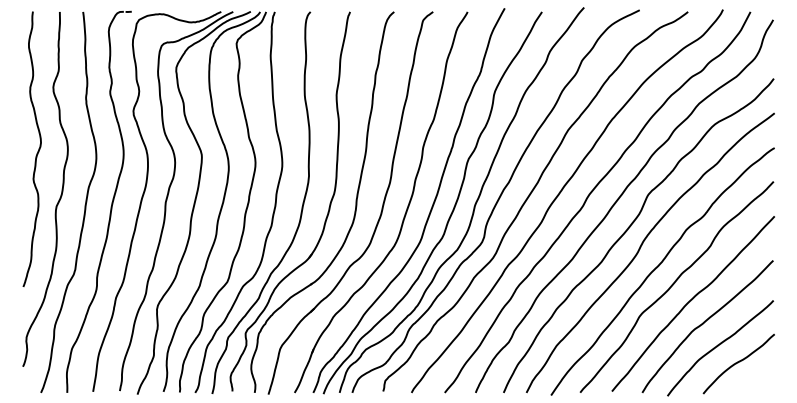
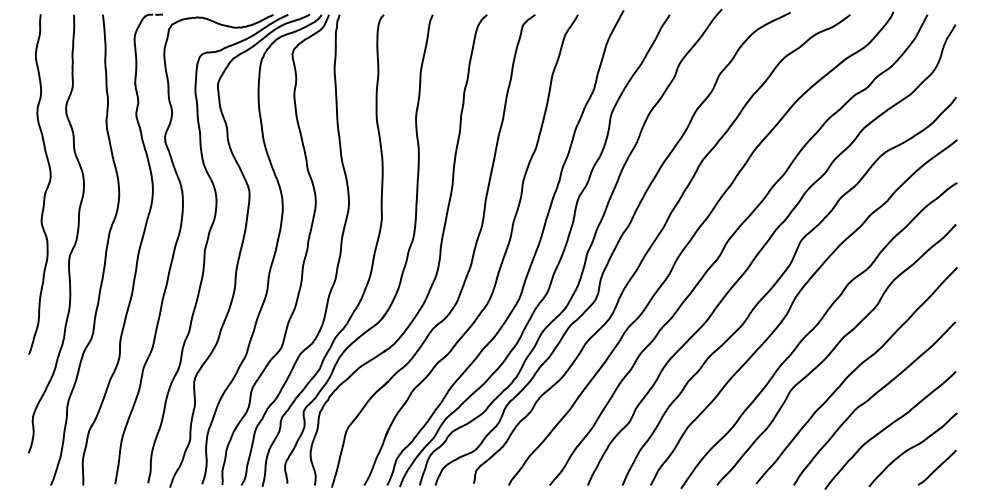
line: (757, 378) -> (936, 467), added

